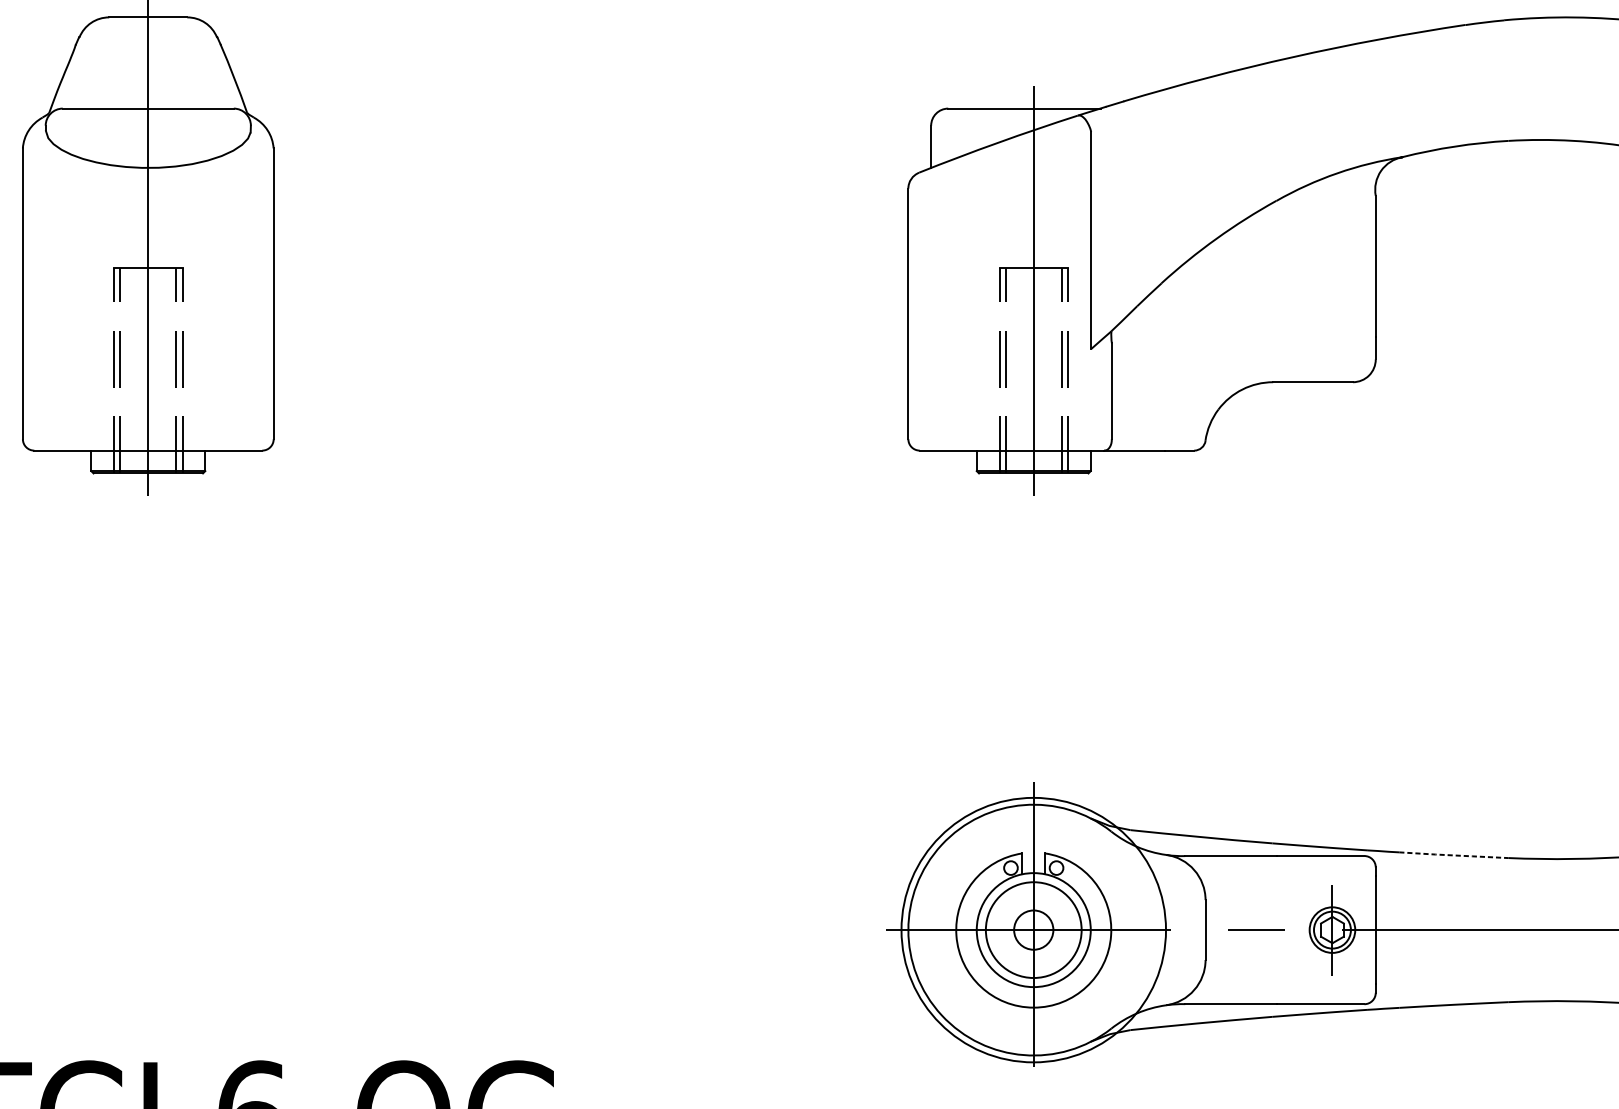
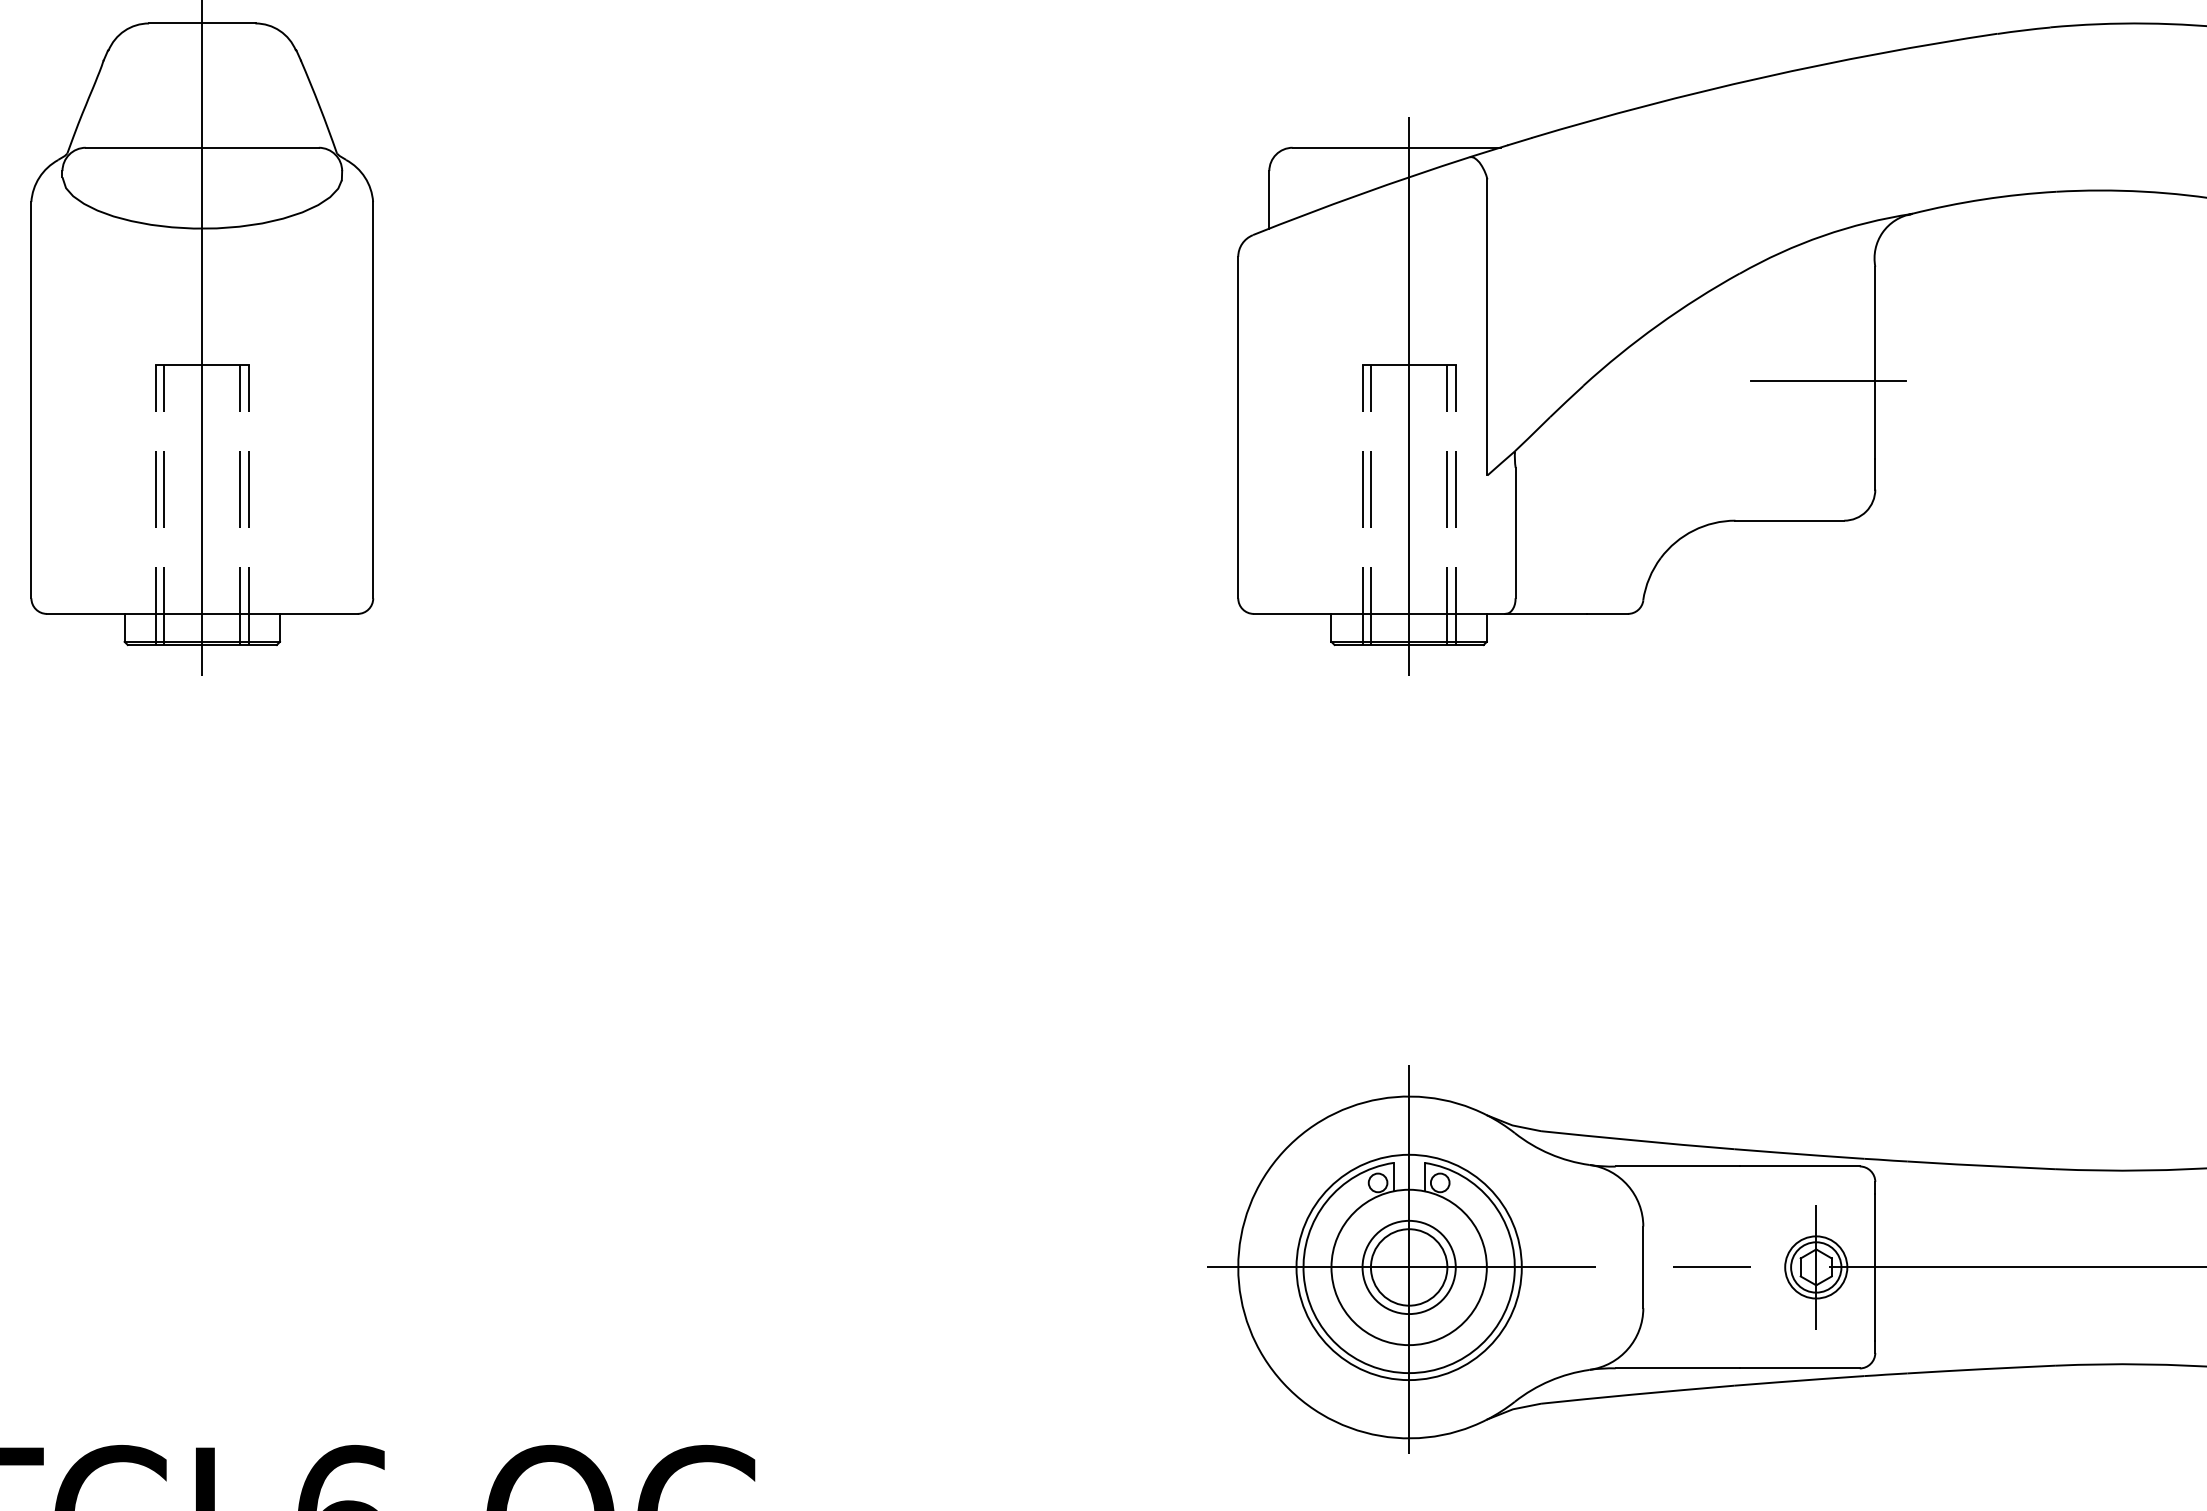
line: (1341, 279) -> (1828, 380), added
line: (1453, 855) -> (1981, 1165), dashed -> solid
circle: (1033, 930) -> (1408, 1267), size x0.62
circle: (1033, 930) -> (1408, 1267), size x0.71
circle: (1033, 930) -> (1408, 1267), size x1.43

